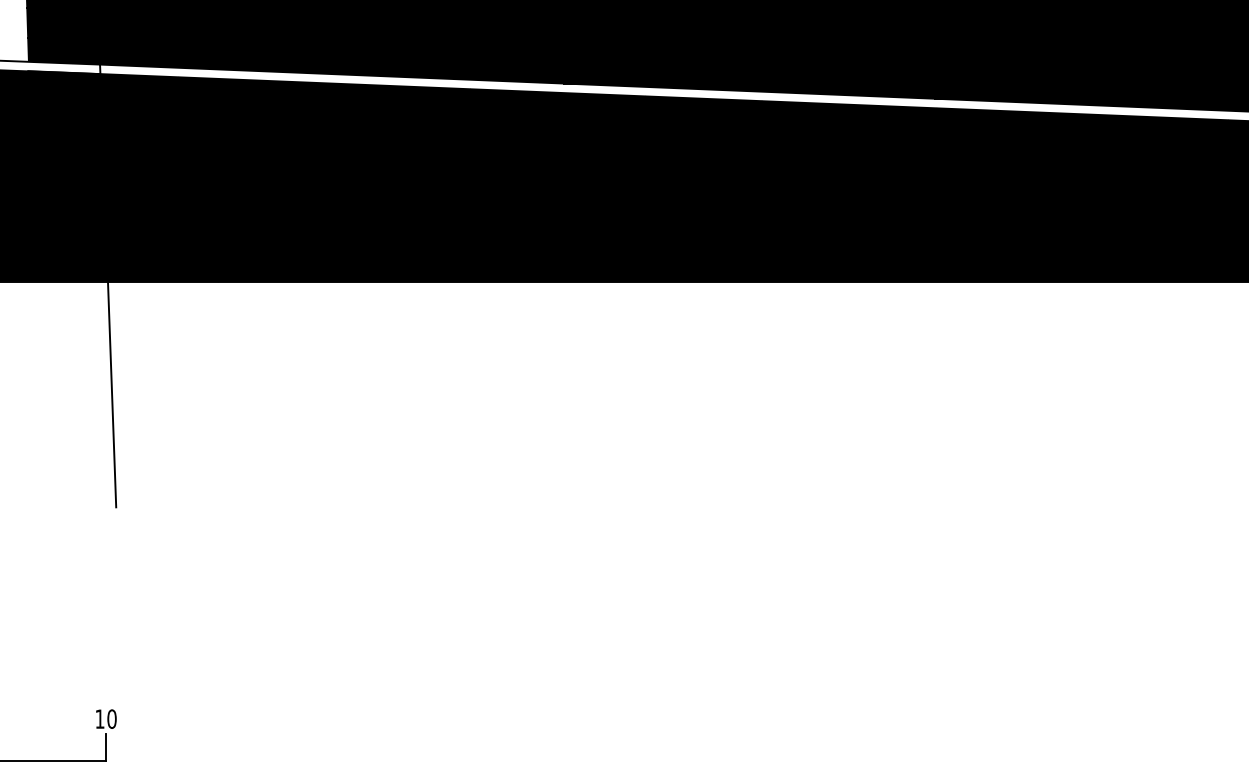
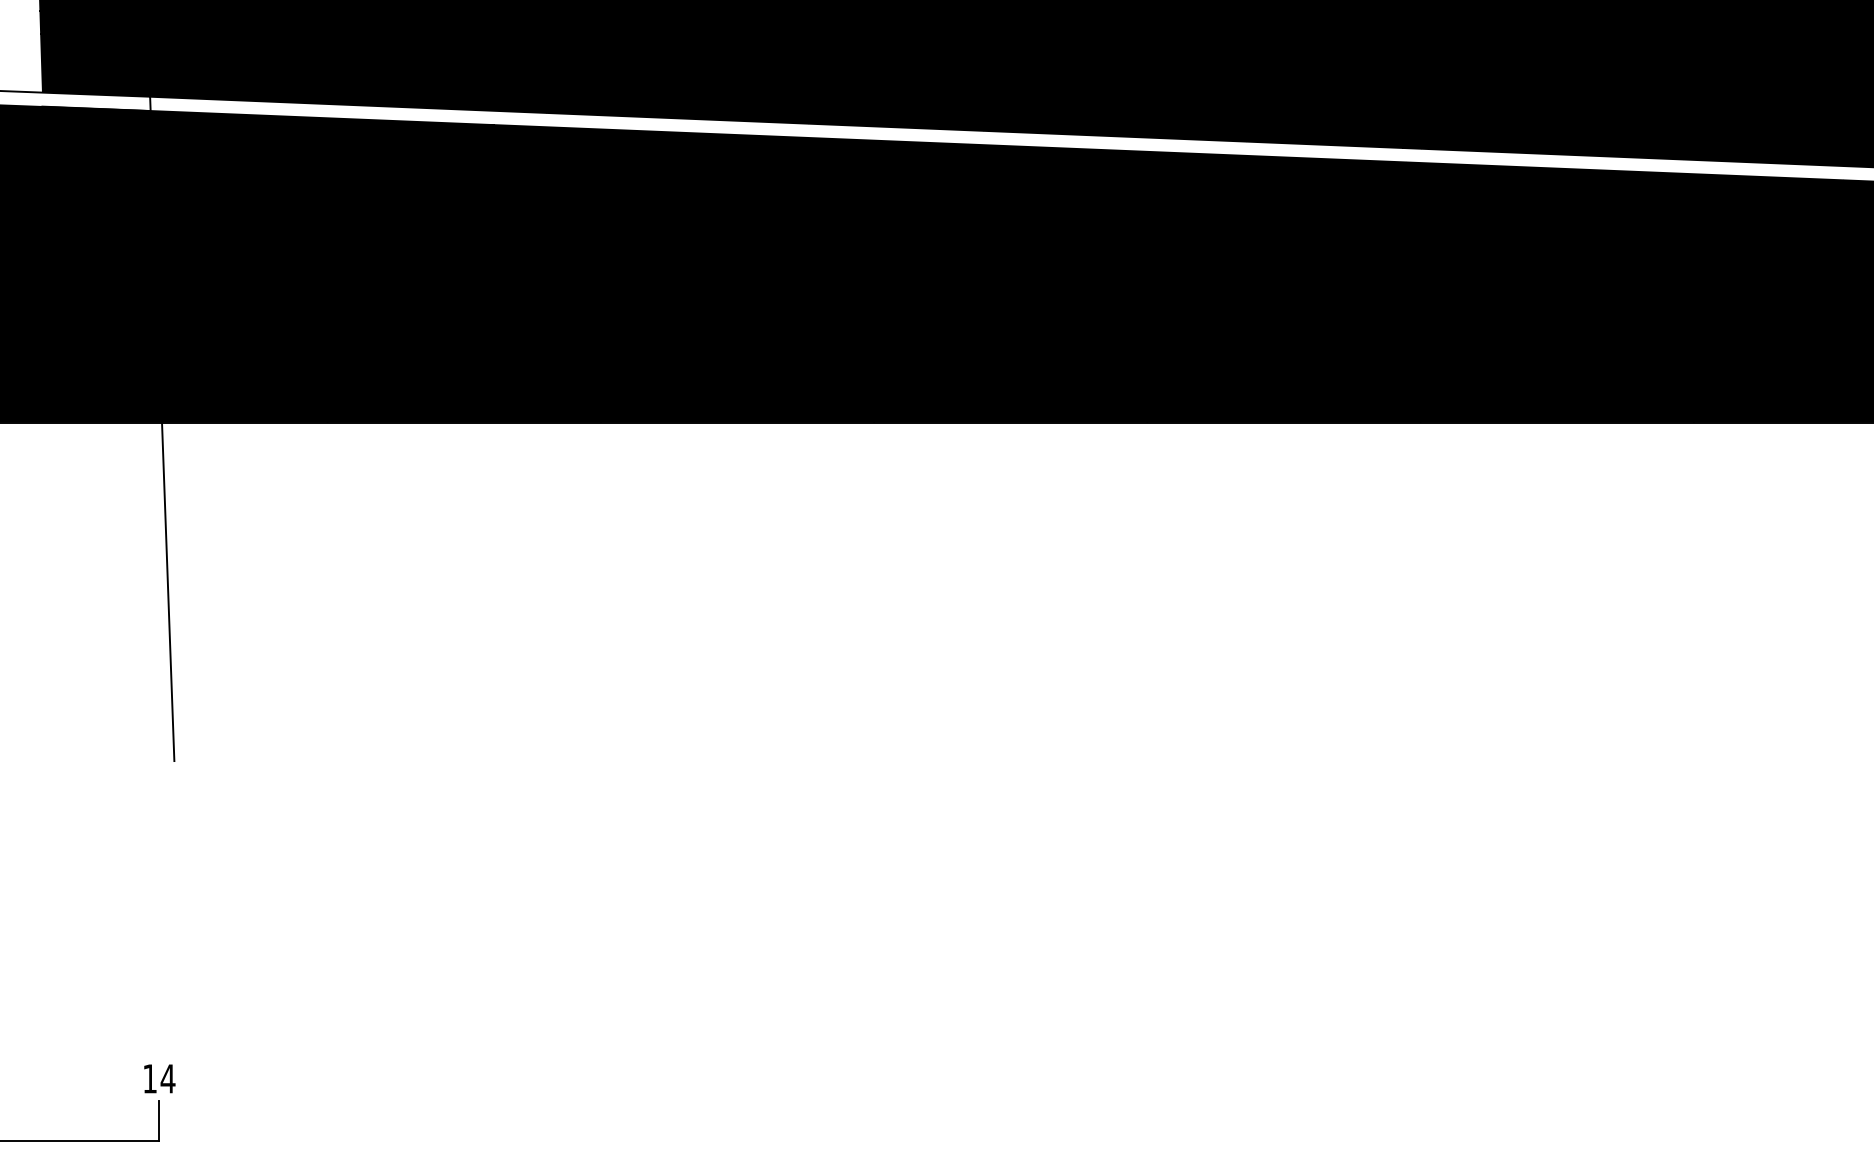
text: (111, 718) -> (167, 1077), 10 -> 14

